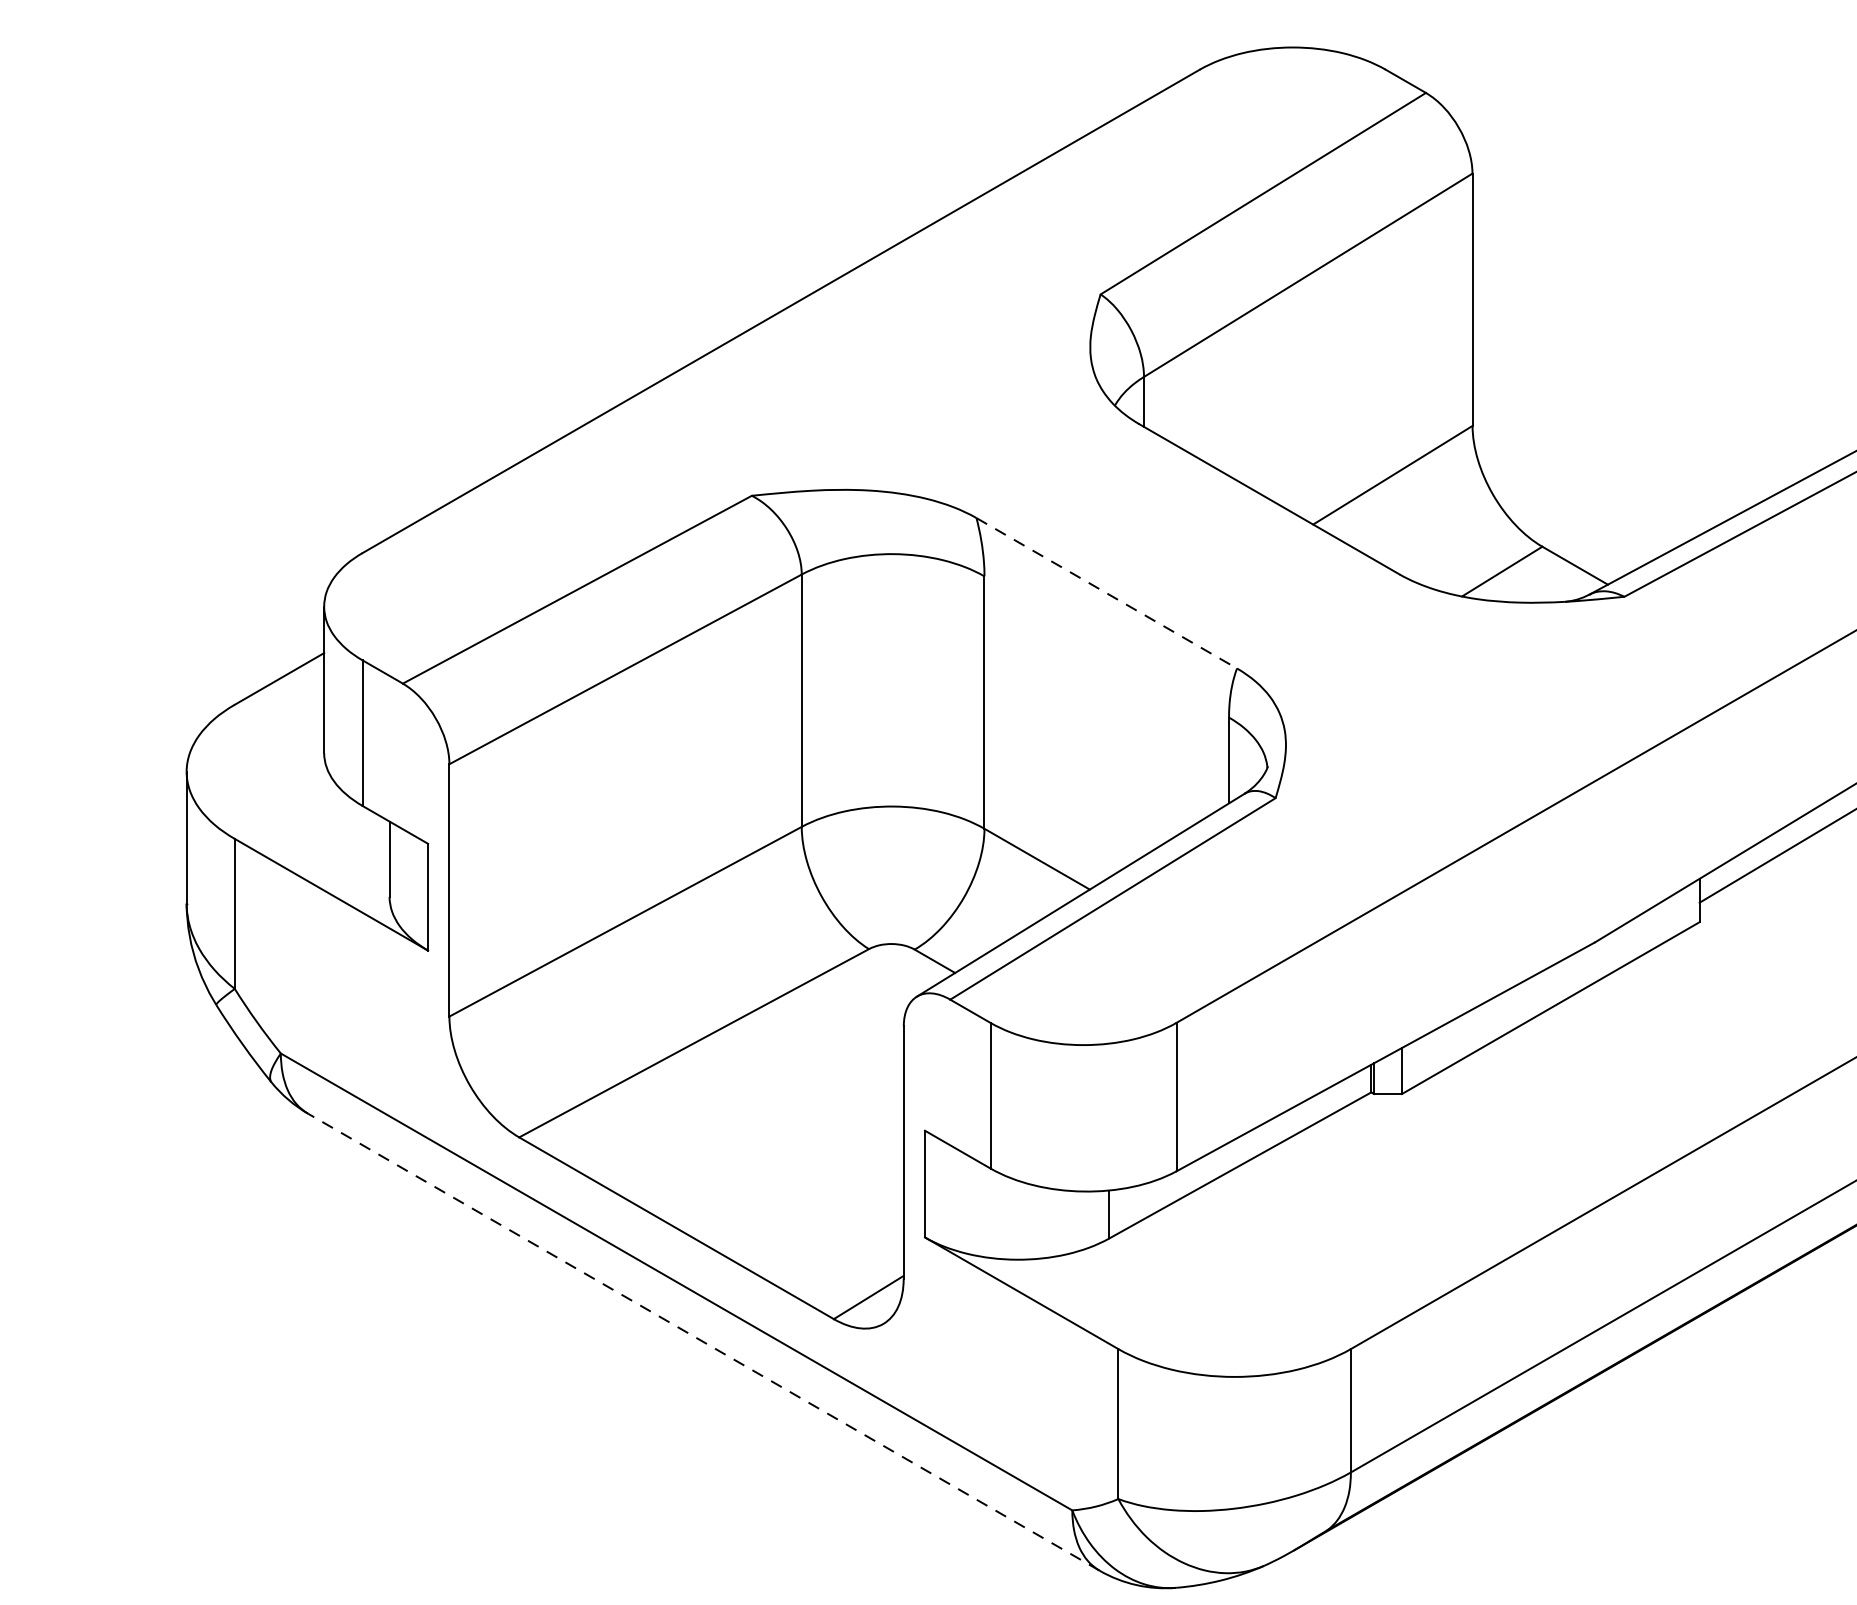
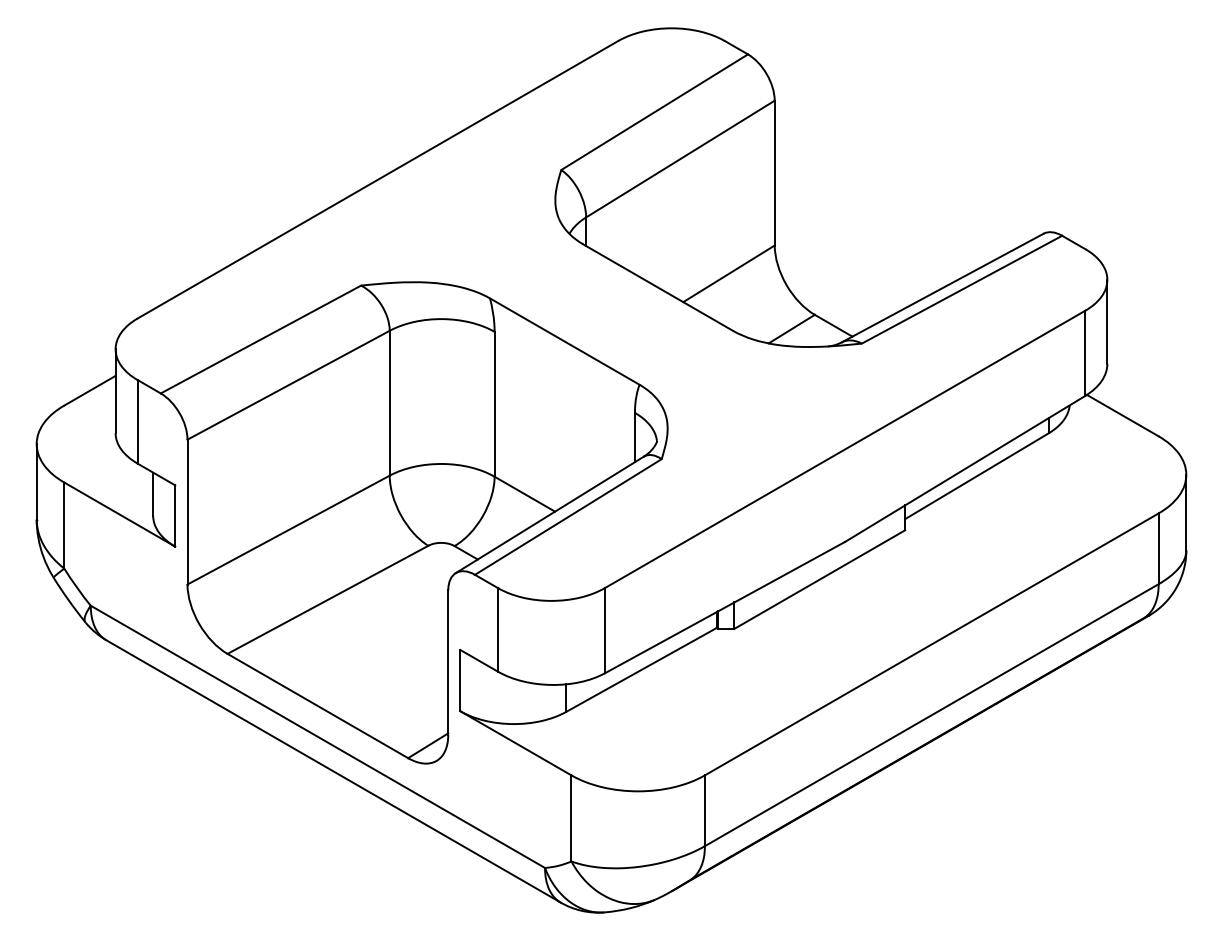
line: (1107, 593) -> (565, 341), dashed -> solid
line: (703, 1342) -> (333, 771), dashed -> solid

